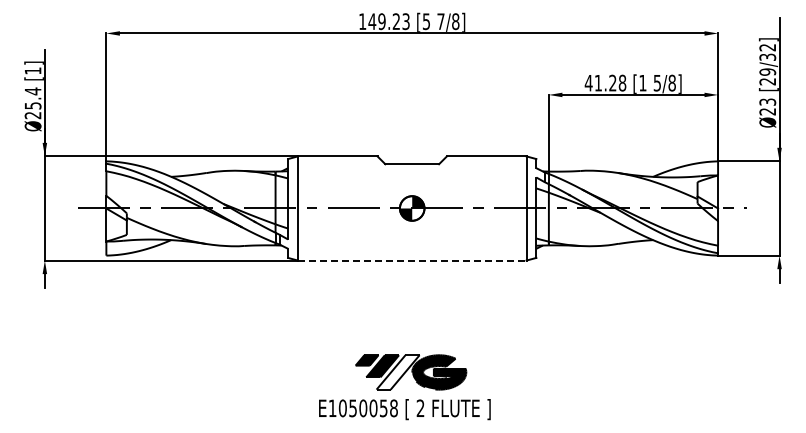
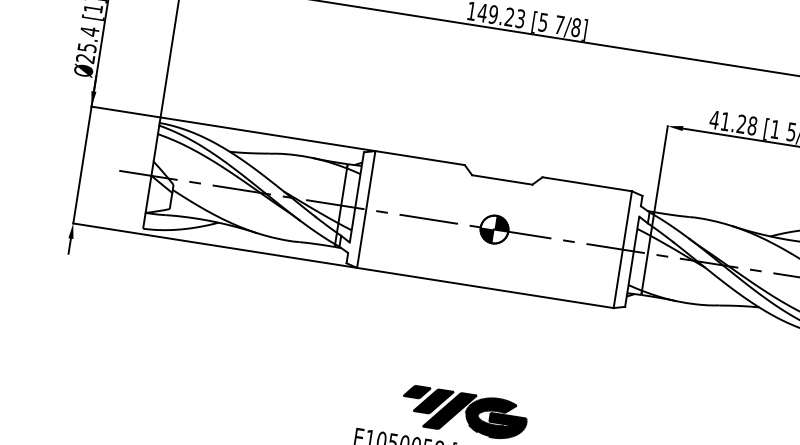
line: (412, 260) -> (485, 287), dashed -> solid
fill: (397, 372) -> (449, 410), added

